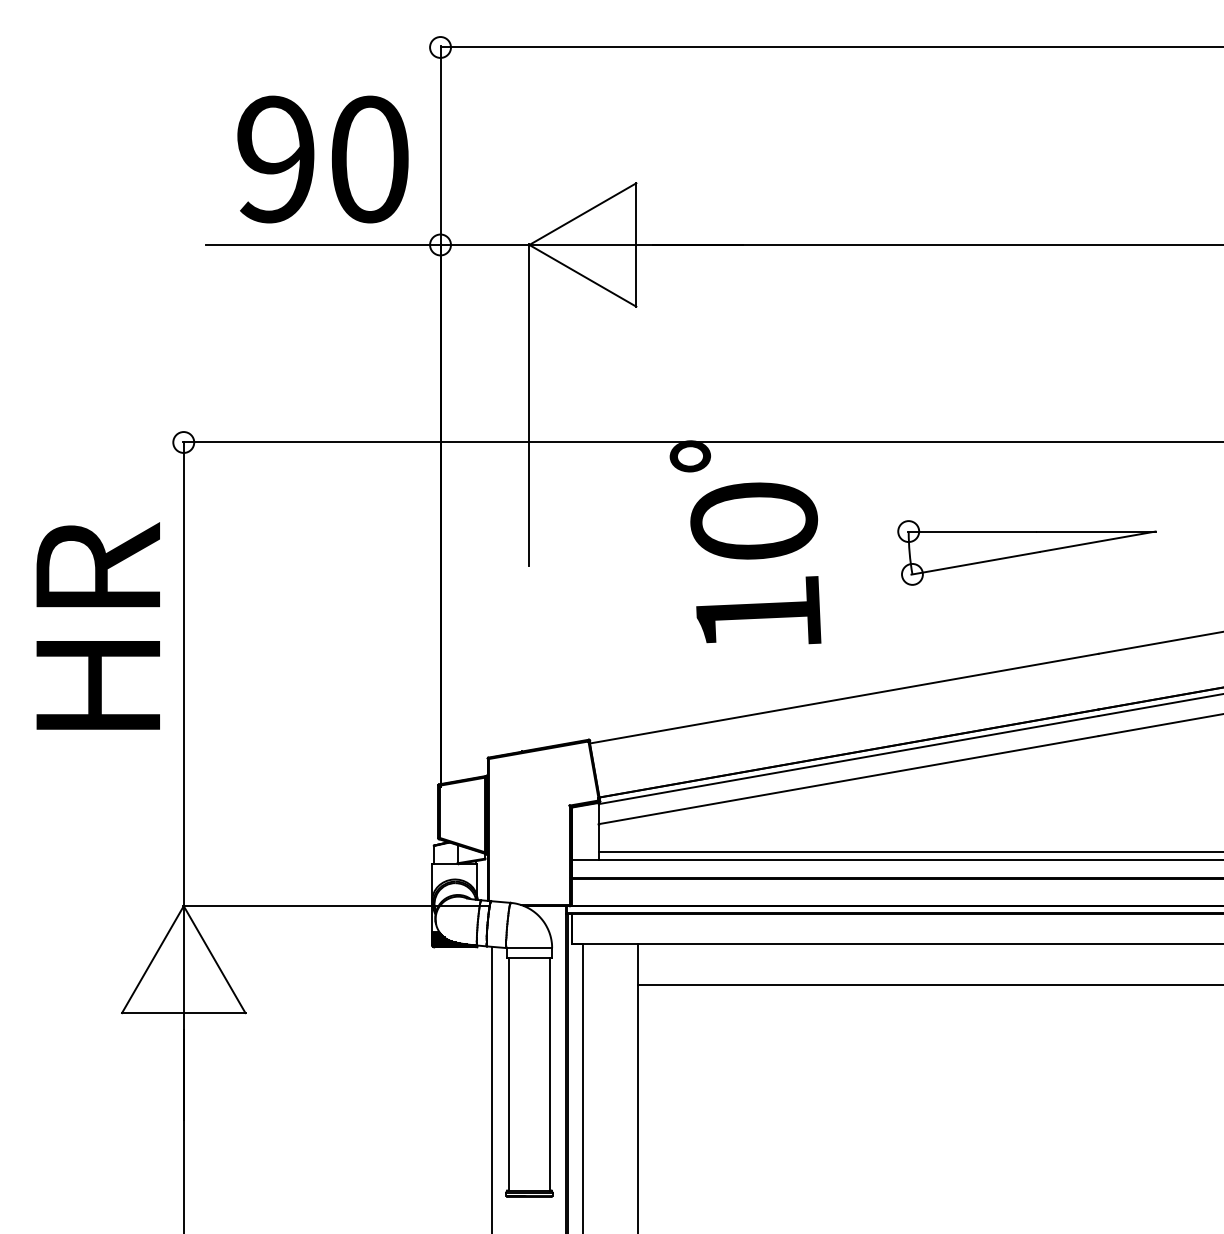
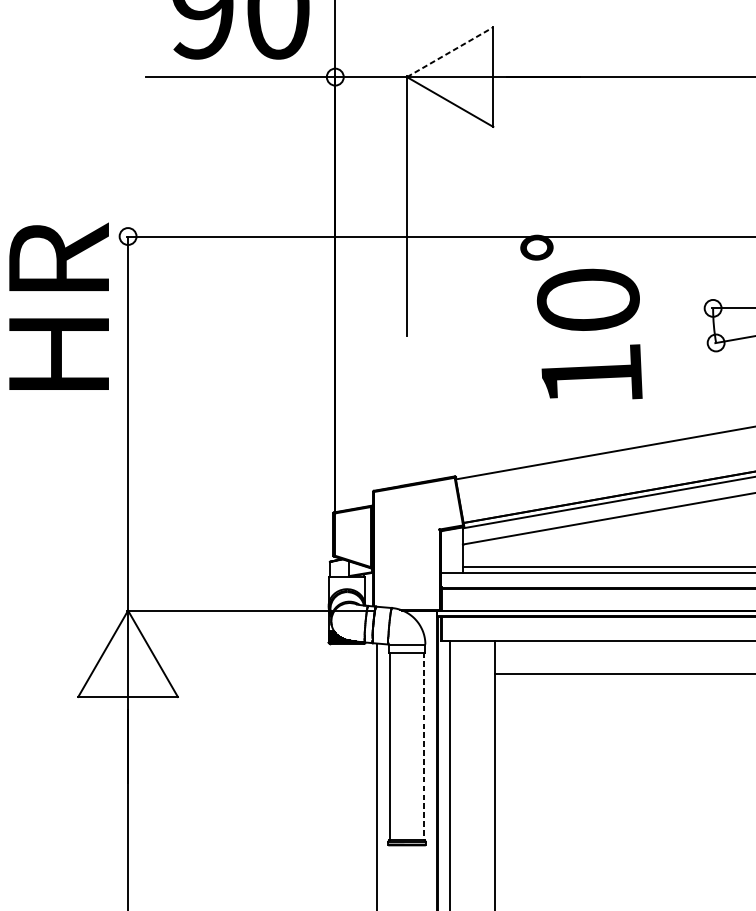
line: (582, 214) -> (449, 52), solid -> dashed
text: (97, 625) -> (58, 305), moved
line: (550, 1074) -> (424, 746), solid -> dashed

